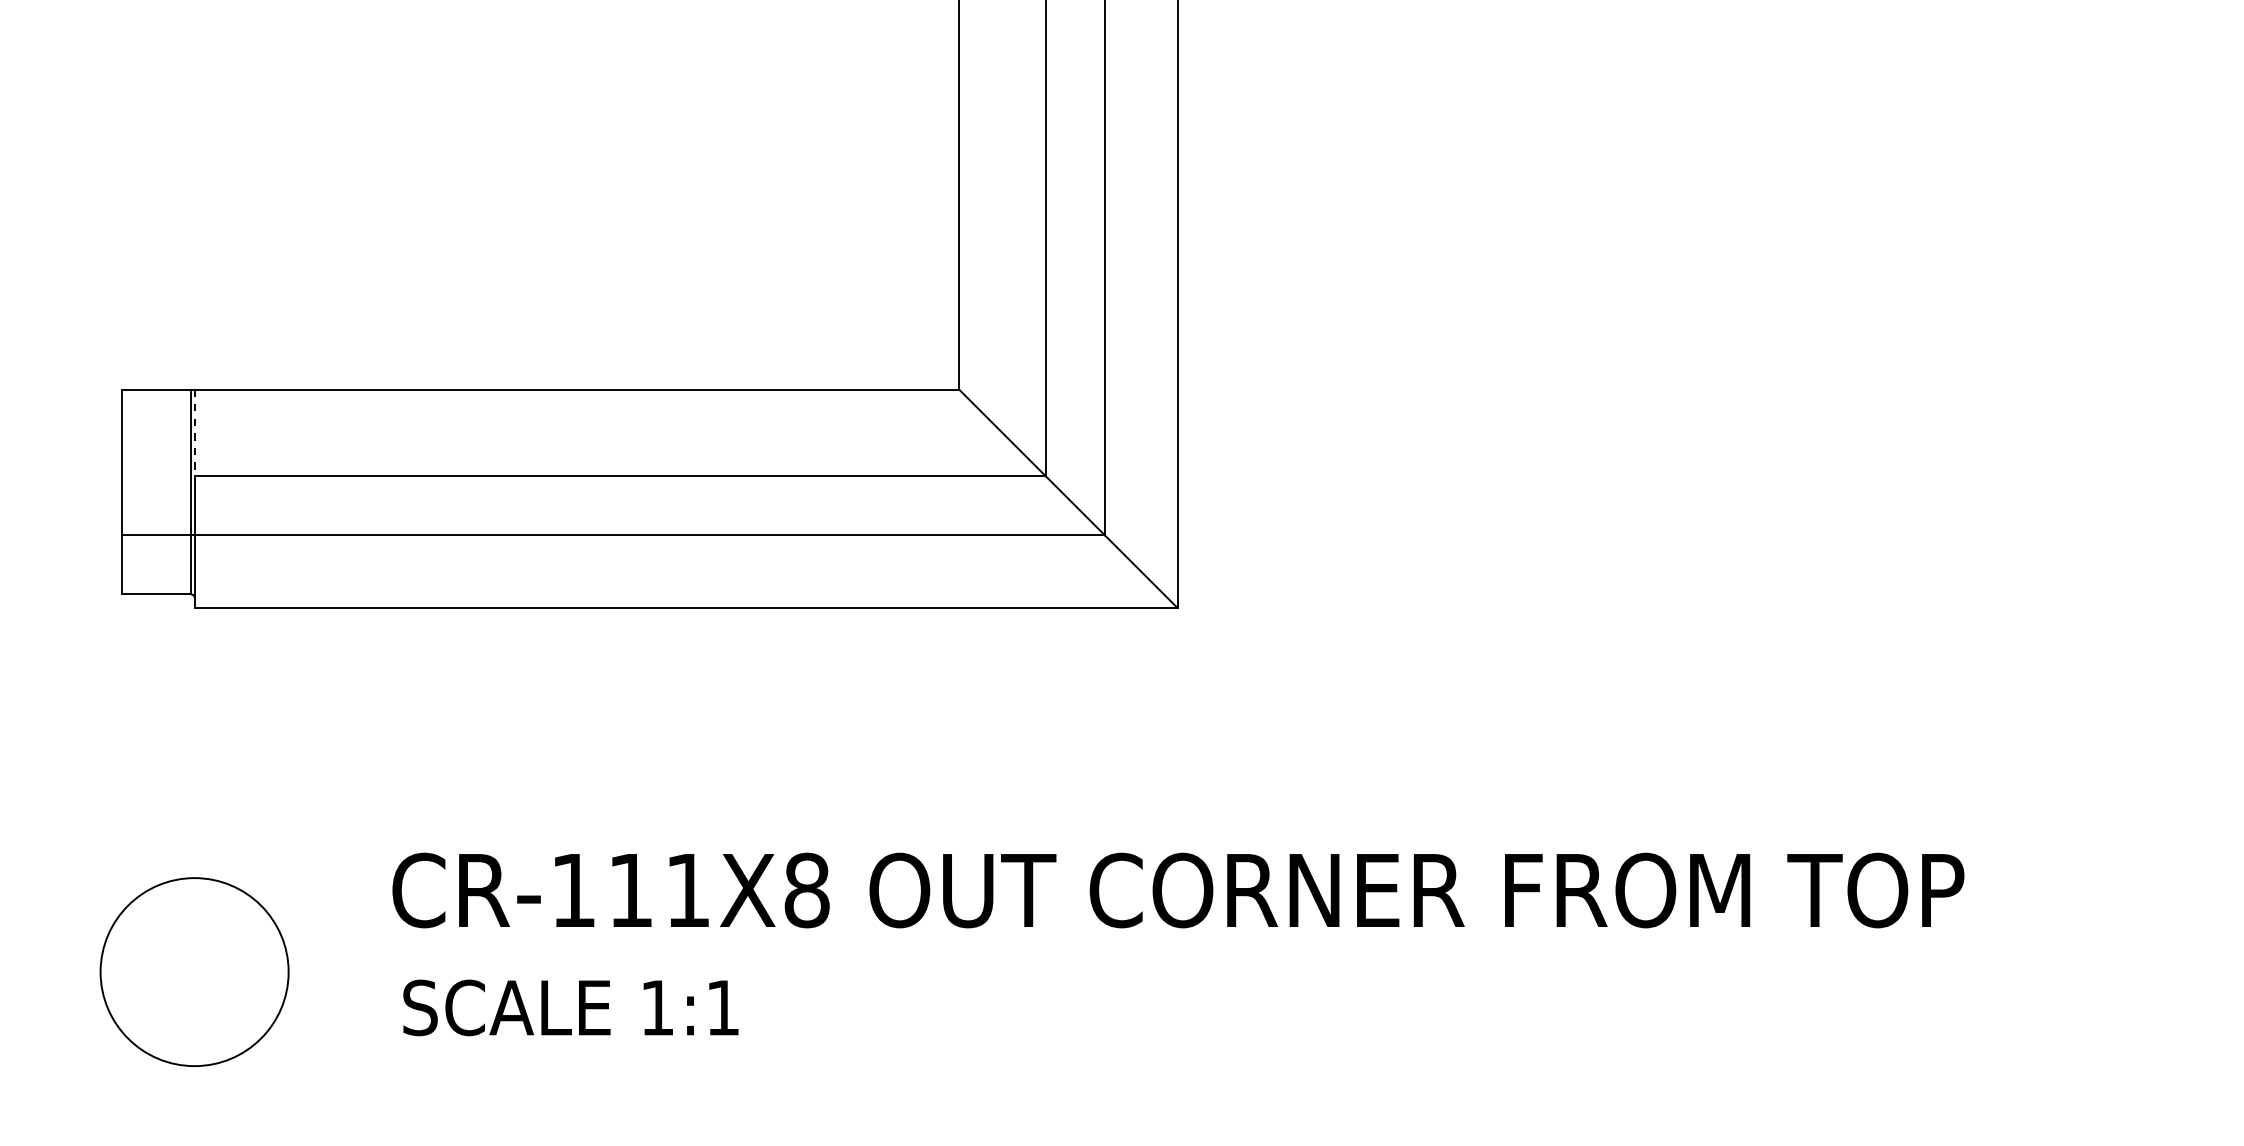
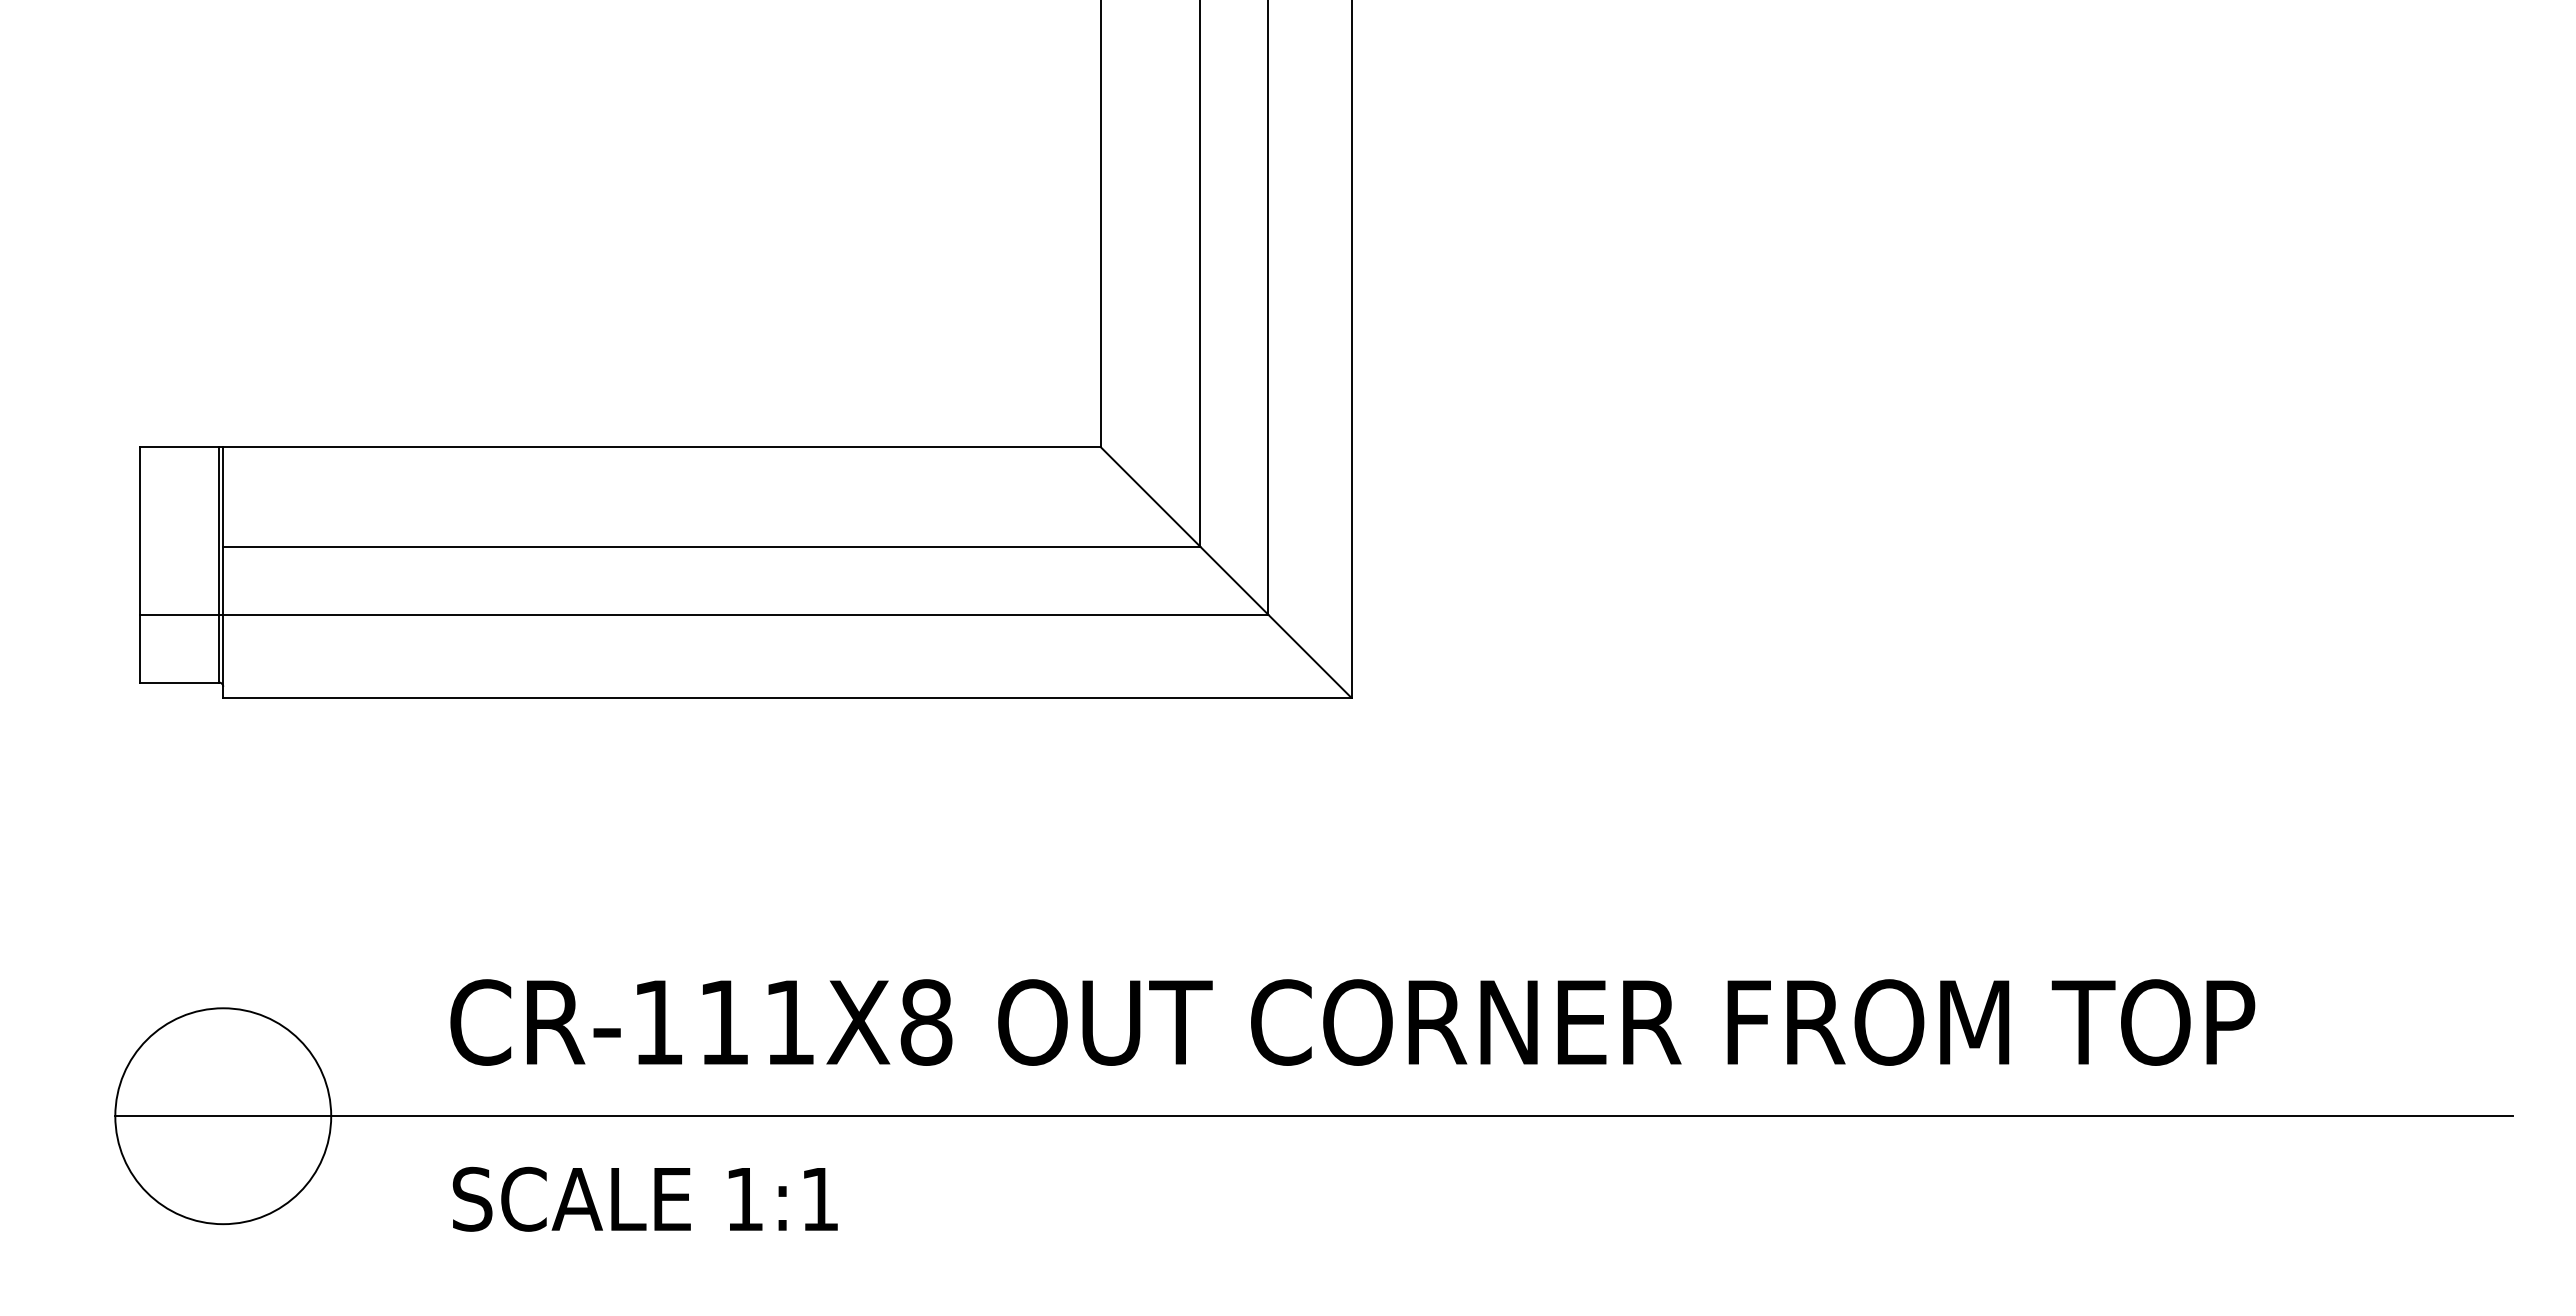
line: (194, 433) -> (223, 497), dashed -> solid
line: (1145, 972) -> (1314, 1116), added
text: (570, 1007) -> (644, 1198), moved

